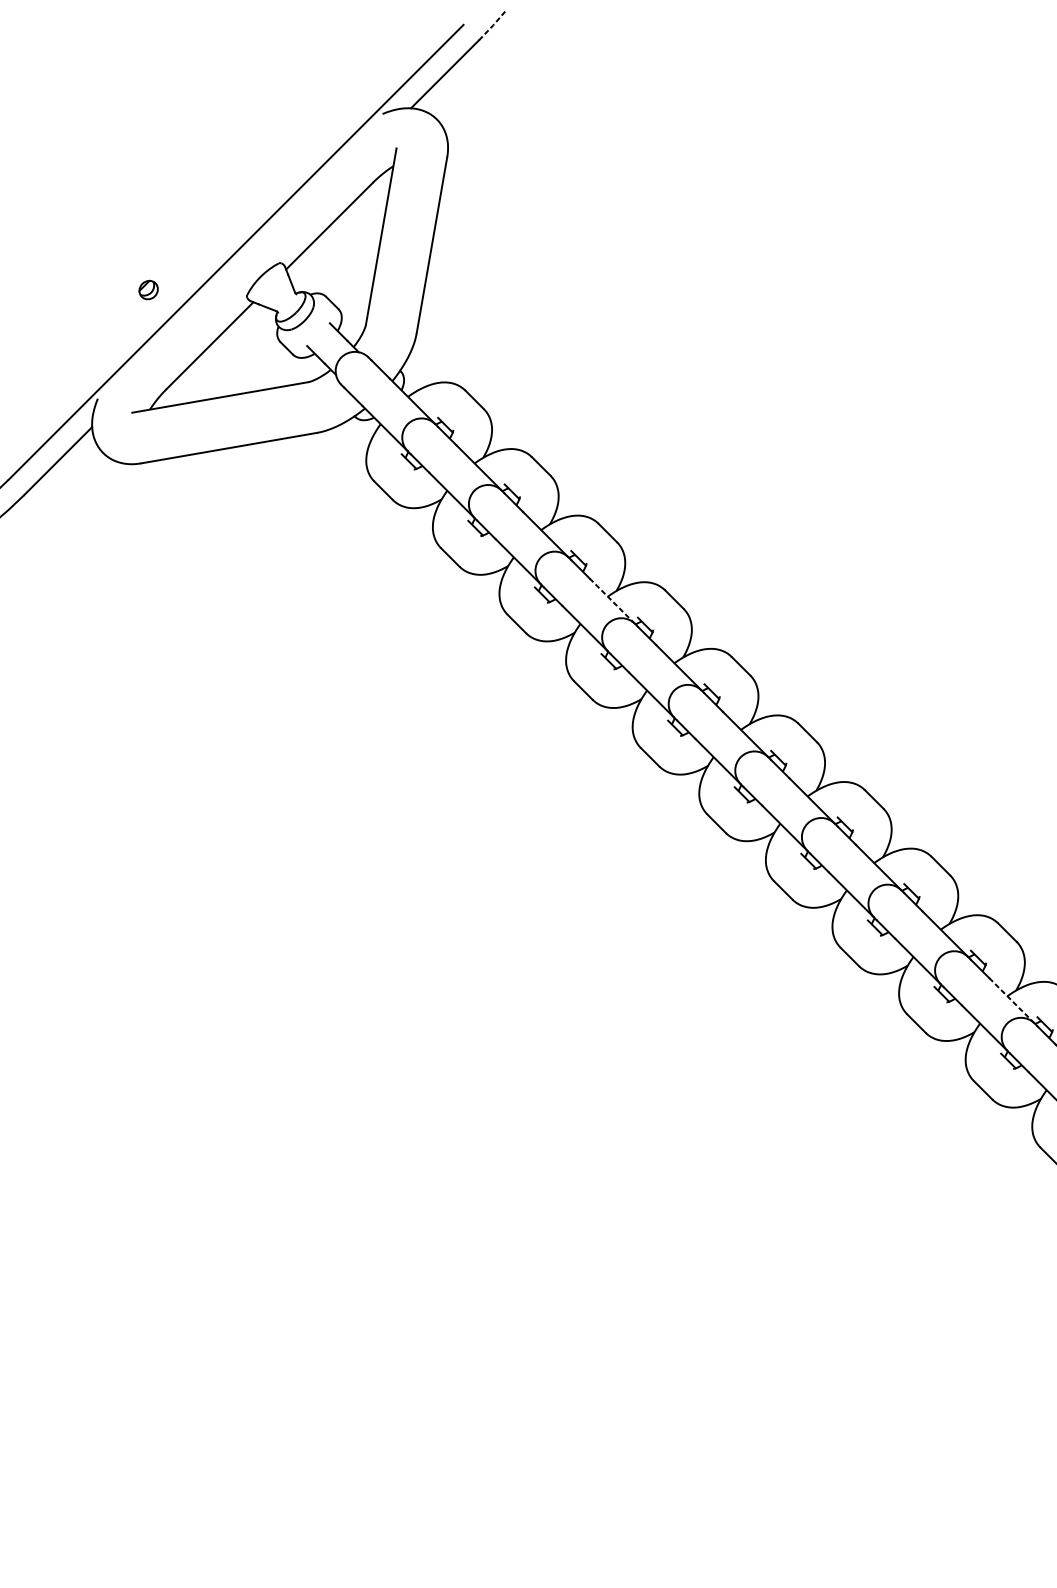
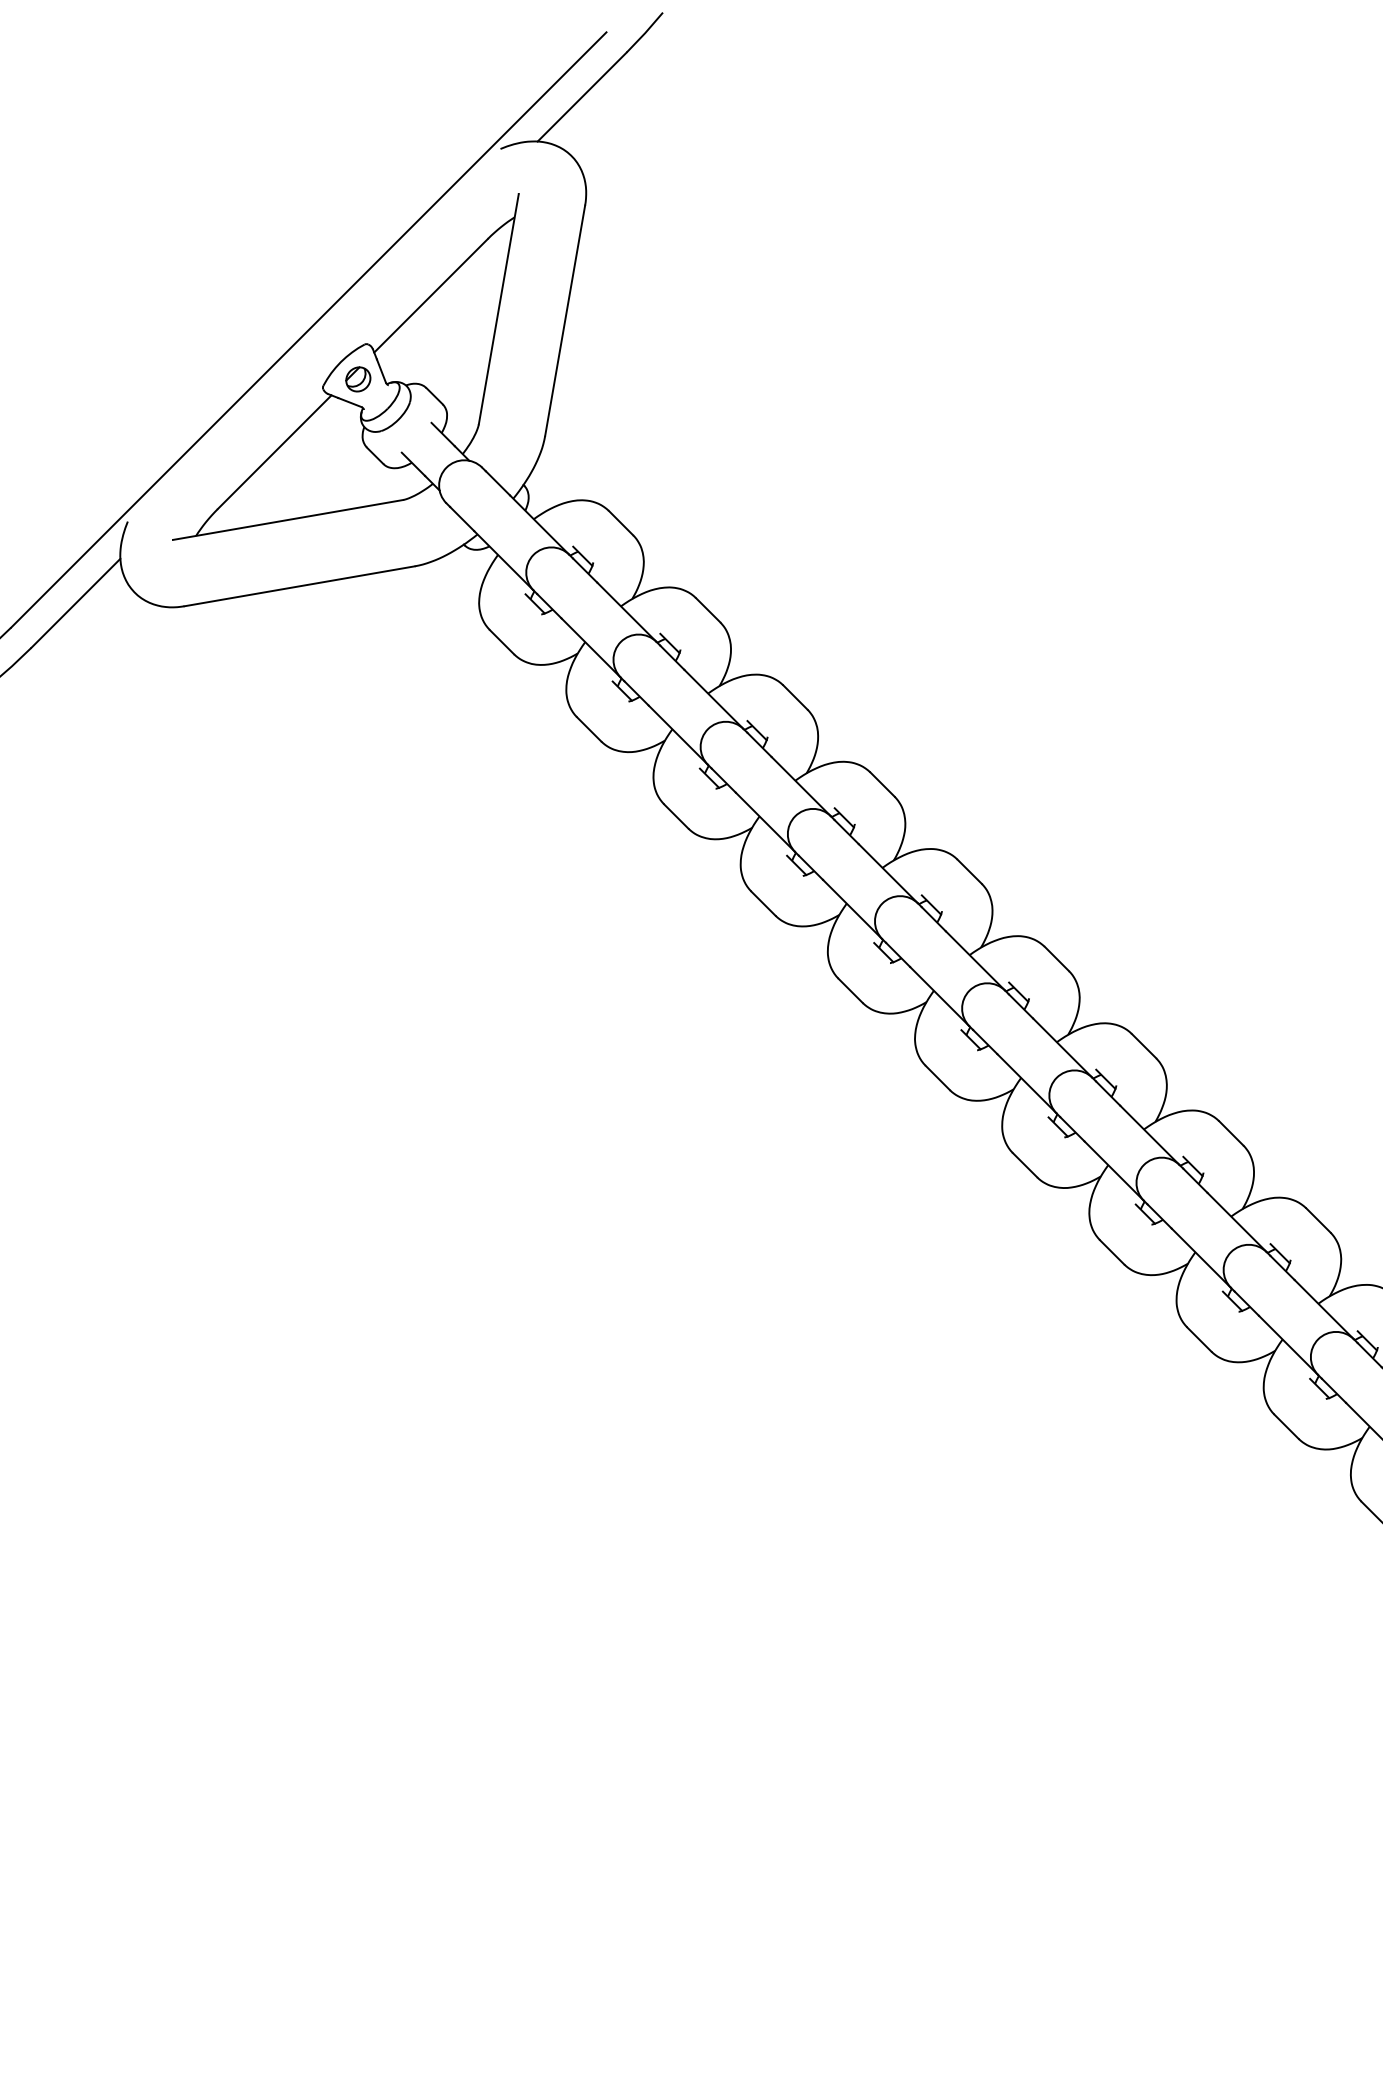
line: (493, 25) -> (645, 33), dashed -> solid
part: (148, 290) -> (358, 379), moved
line: (612, 601) -> (801, 786), dashed -> solid
line: (1012, 1000) -> (1324, 1309), dashed -> solid

